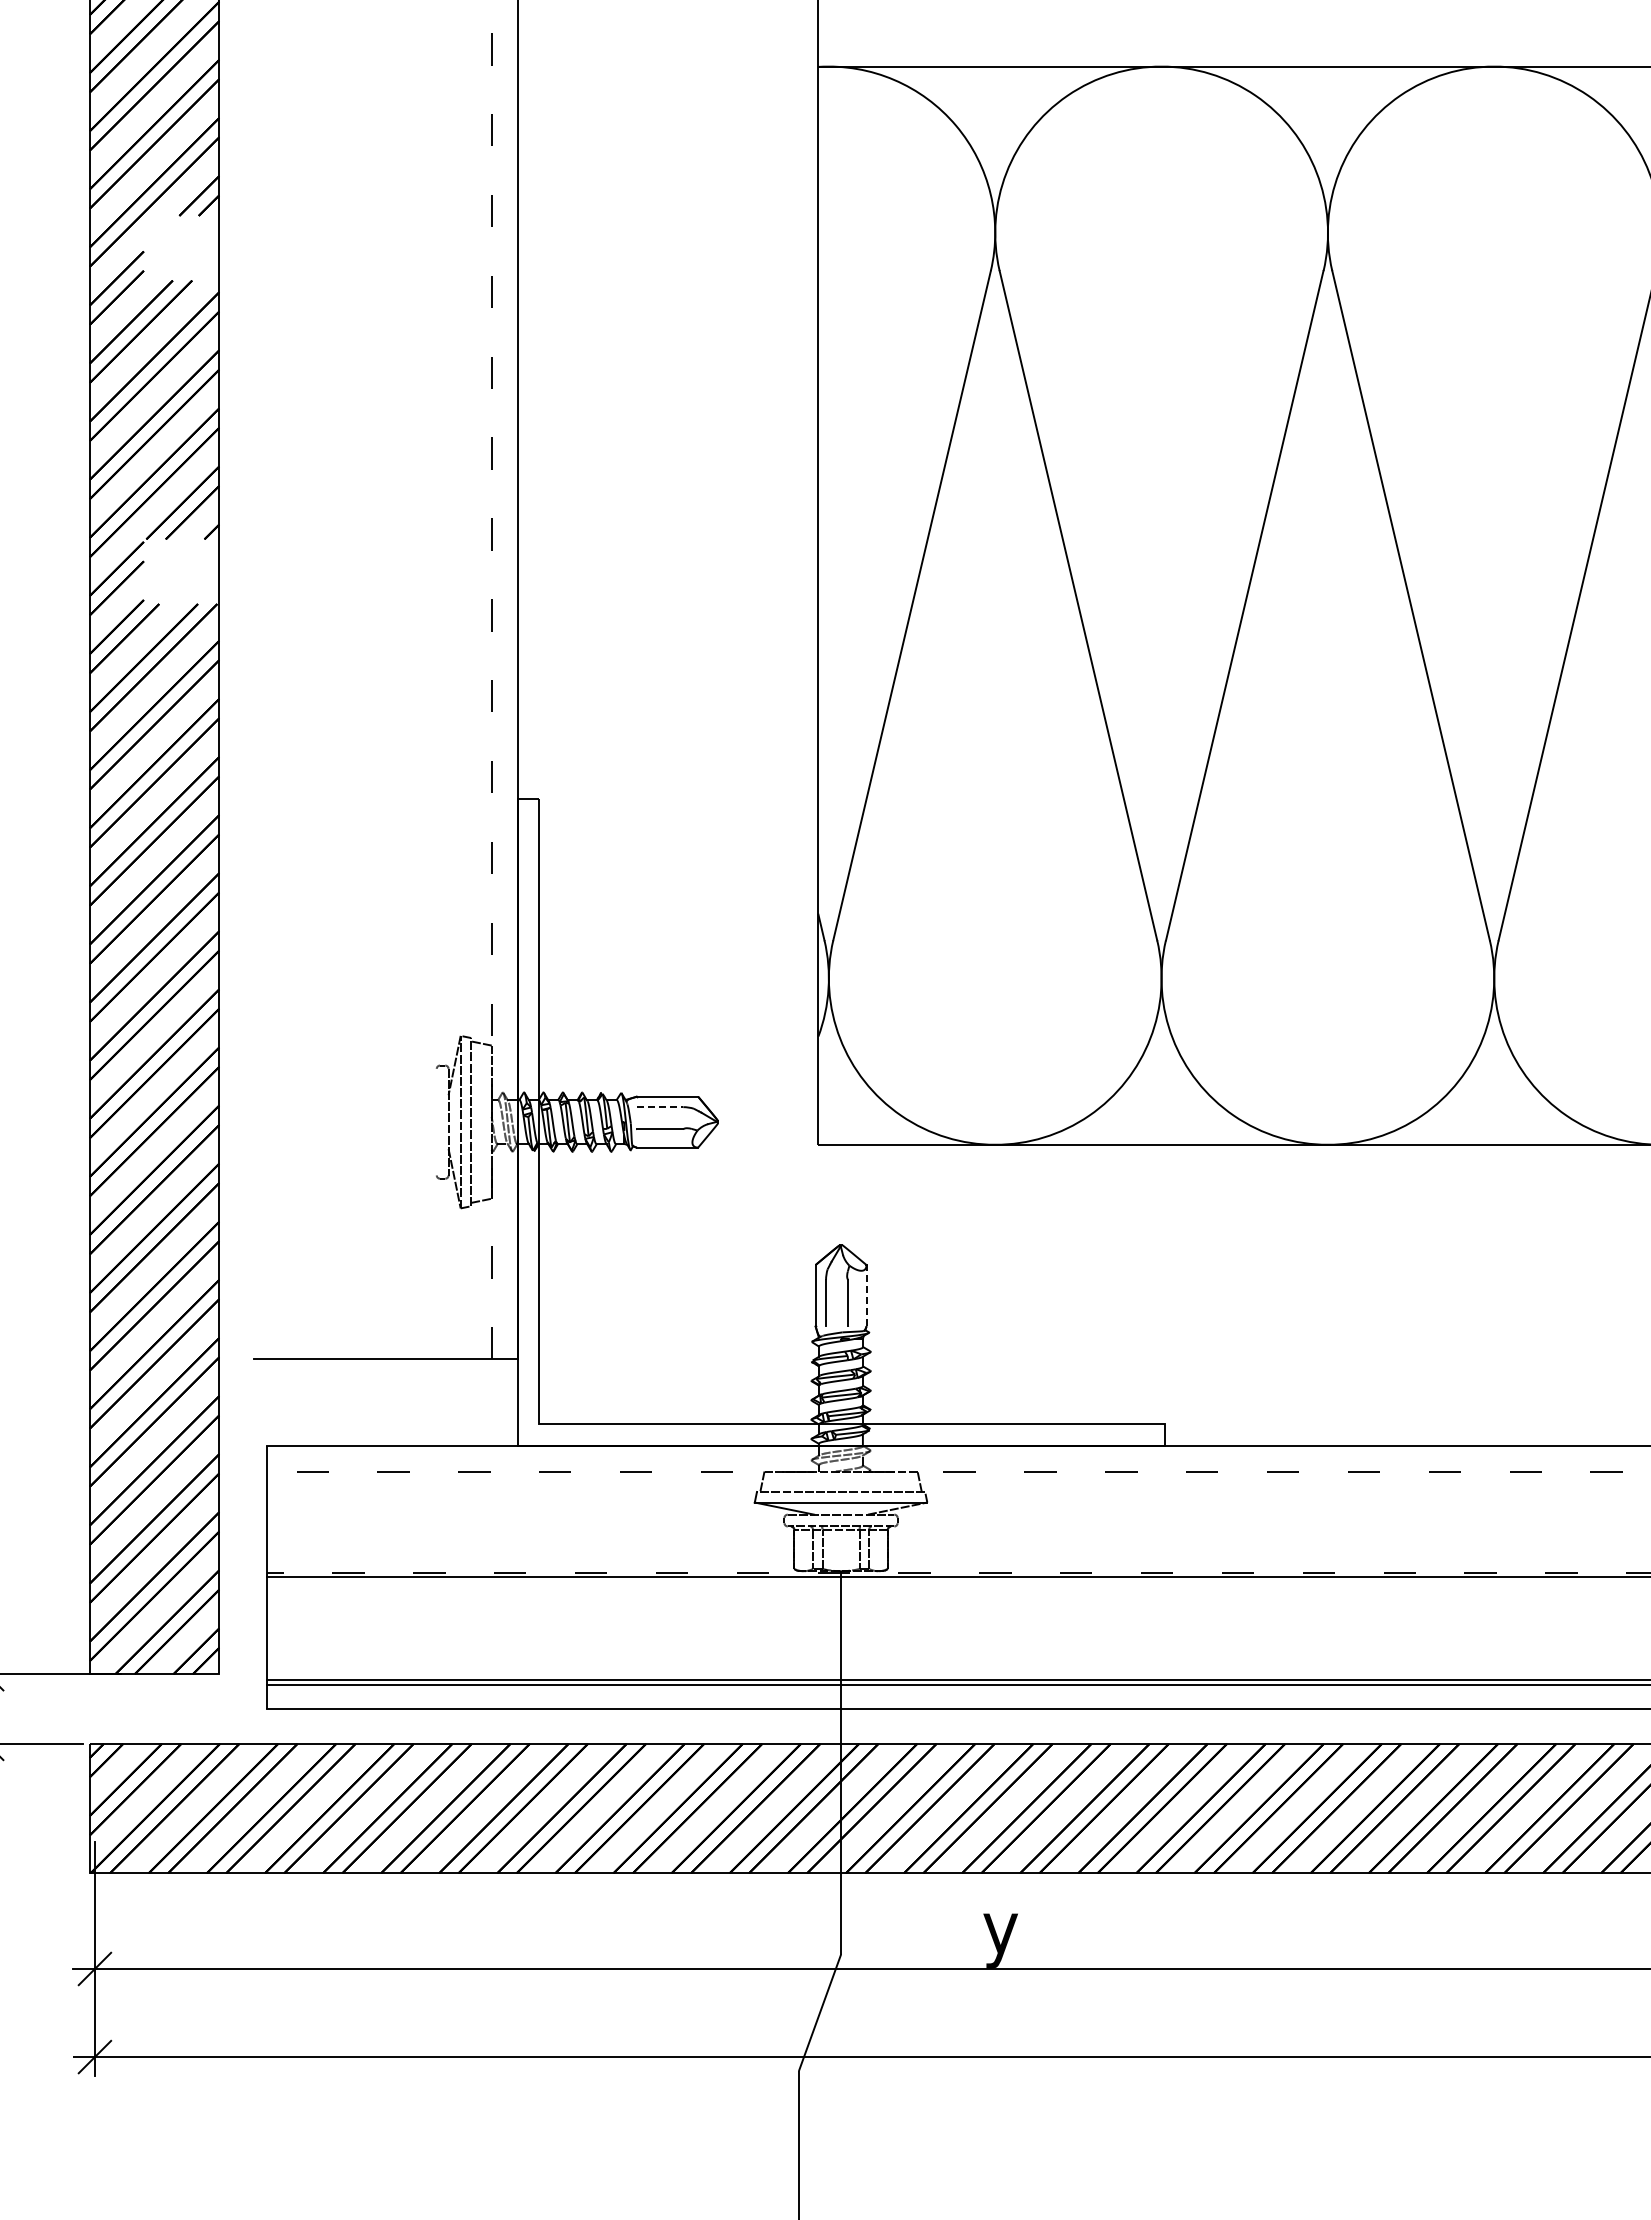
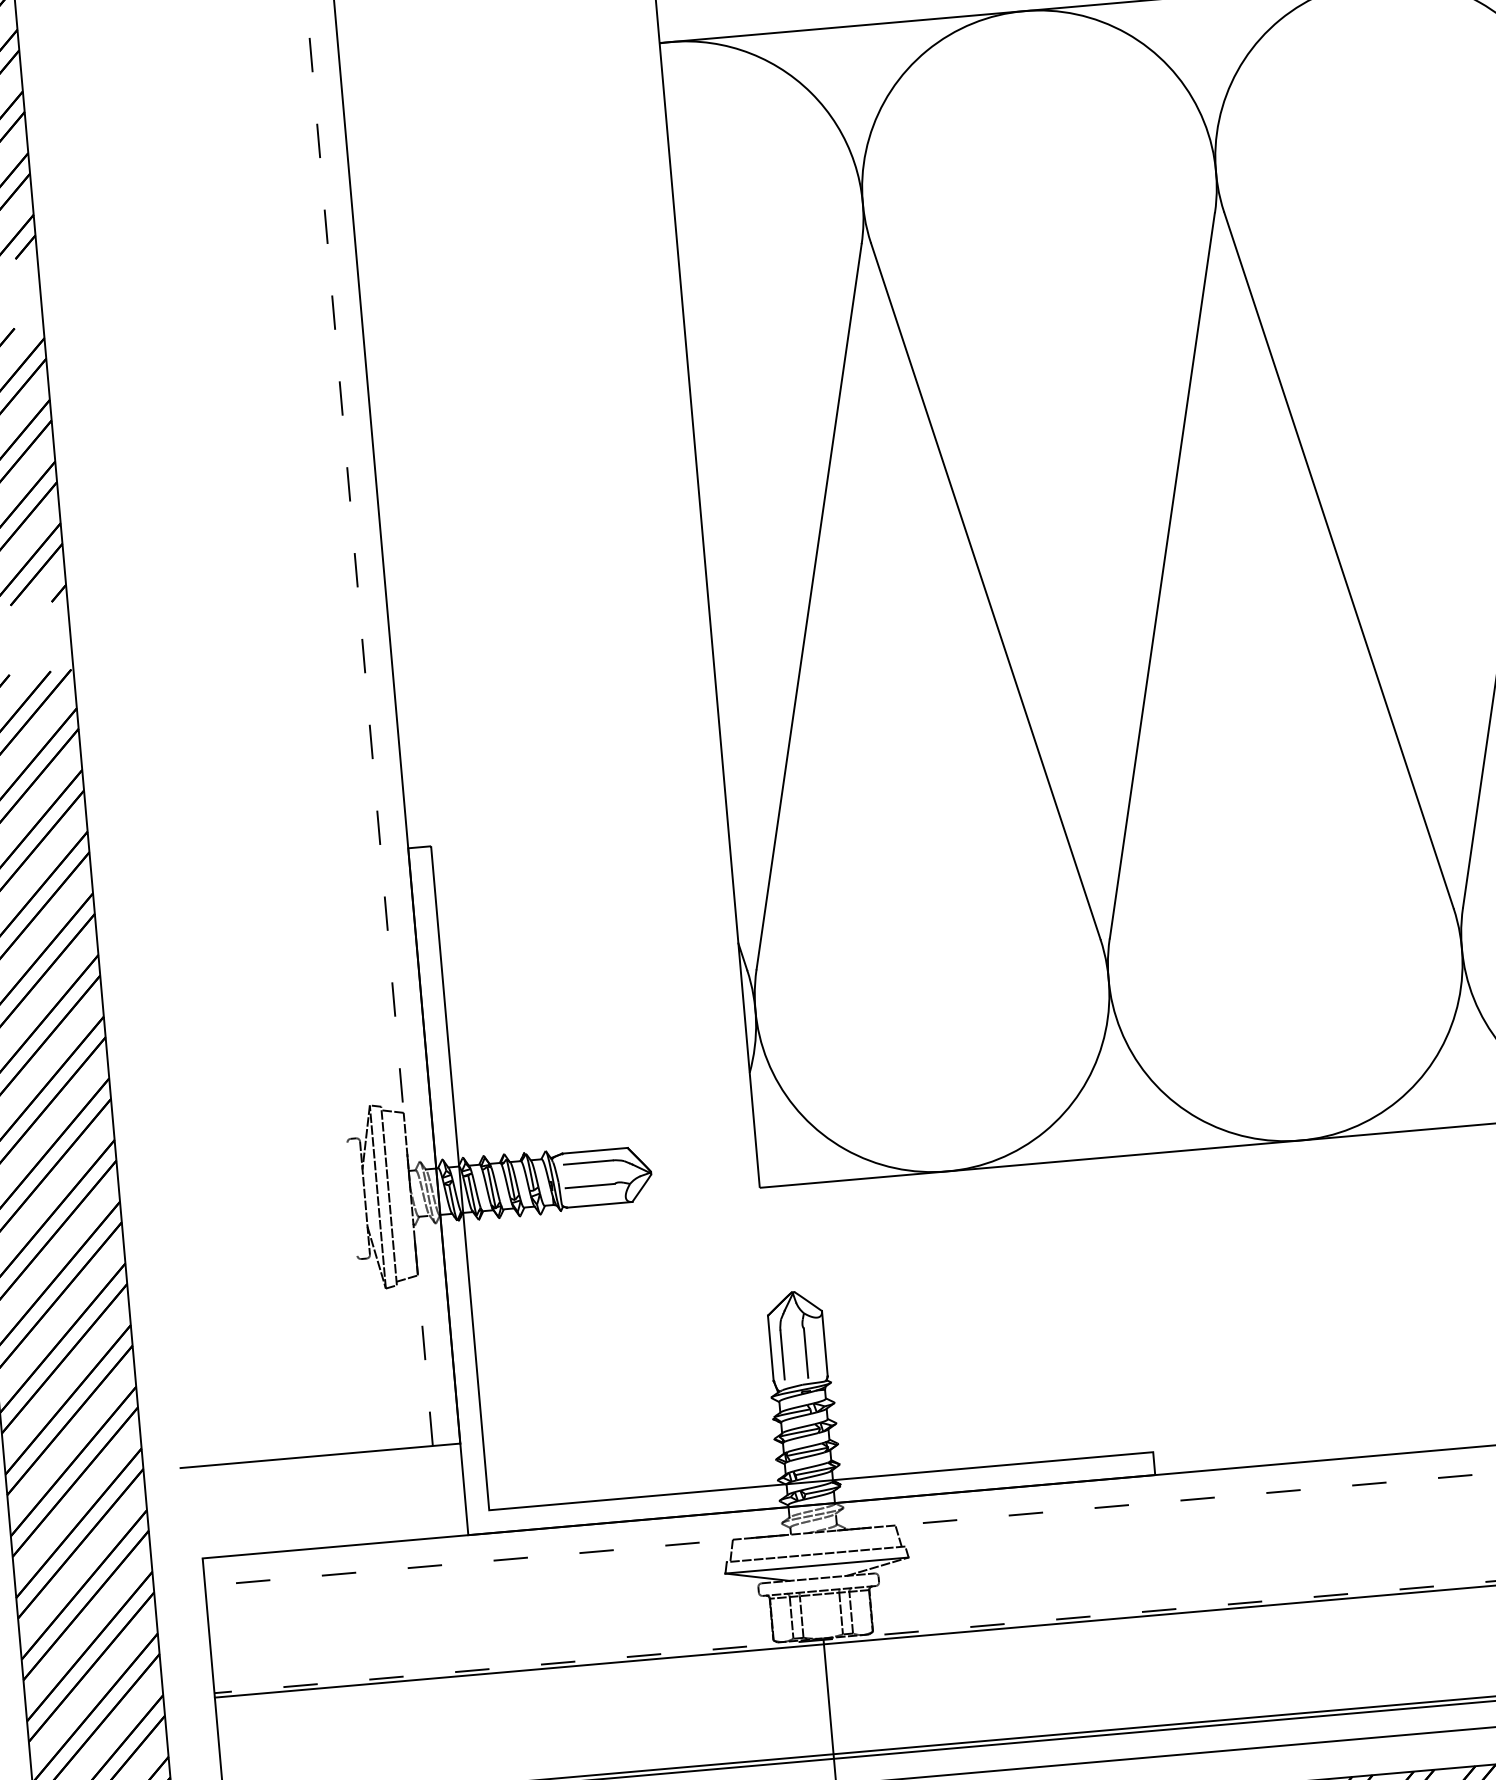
line: (660, 1107) -> (588, 1162), dashed -> solid
line: (866, 1295) -> (824, 1343), dashed -> solid

